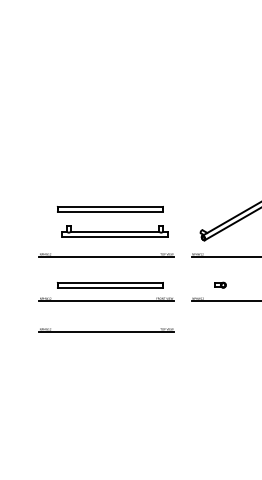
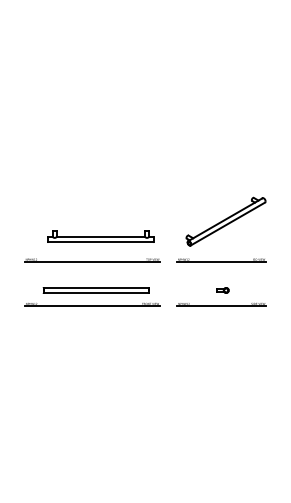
part: (109, 209) -> (95, 214), removed
part: (219, 285) -> (222, 290), moved
part: (106, 330) -> (92, 335), removed

